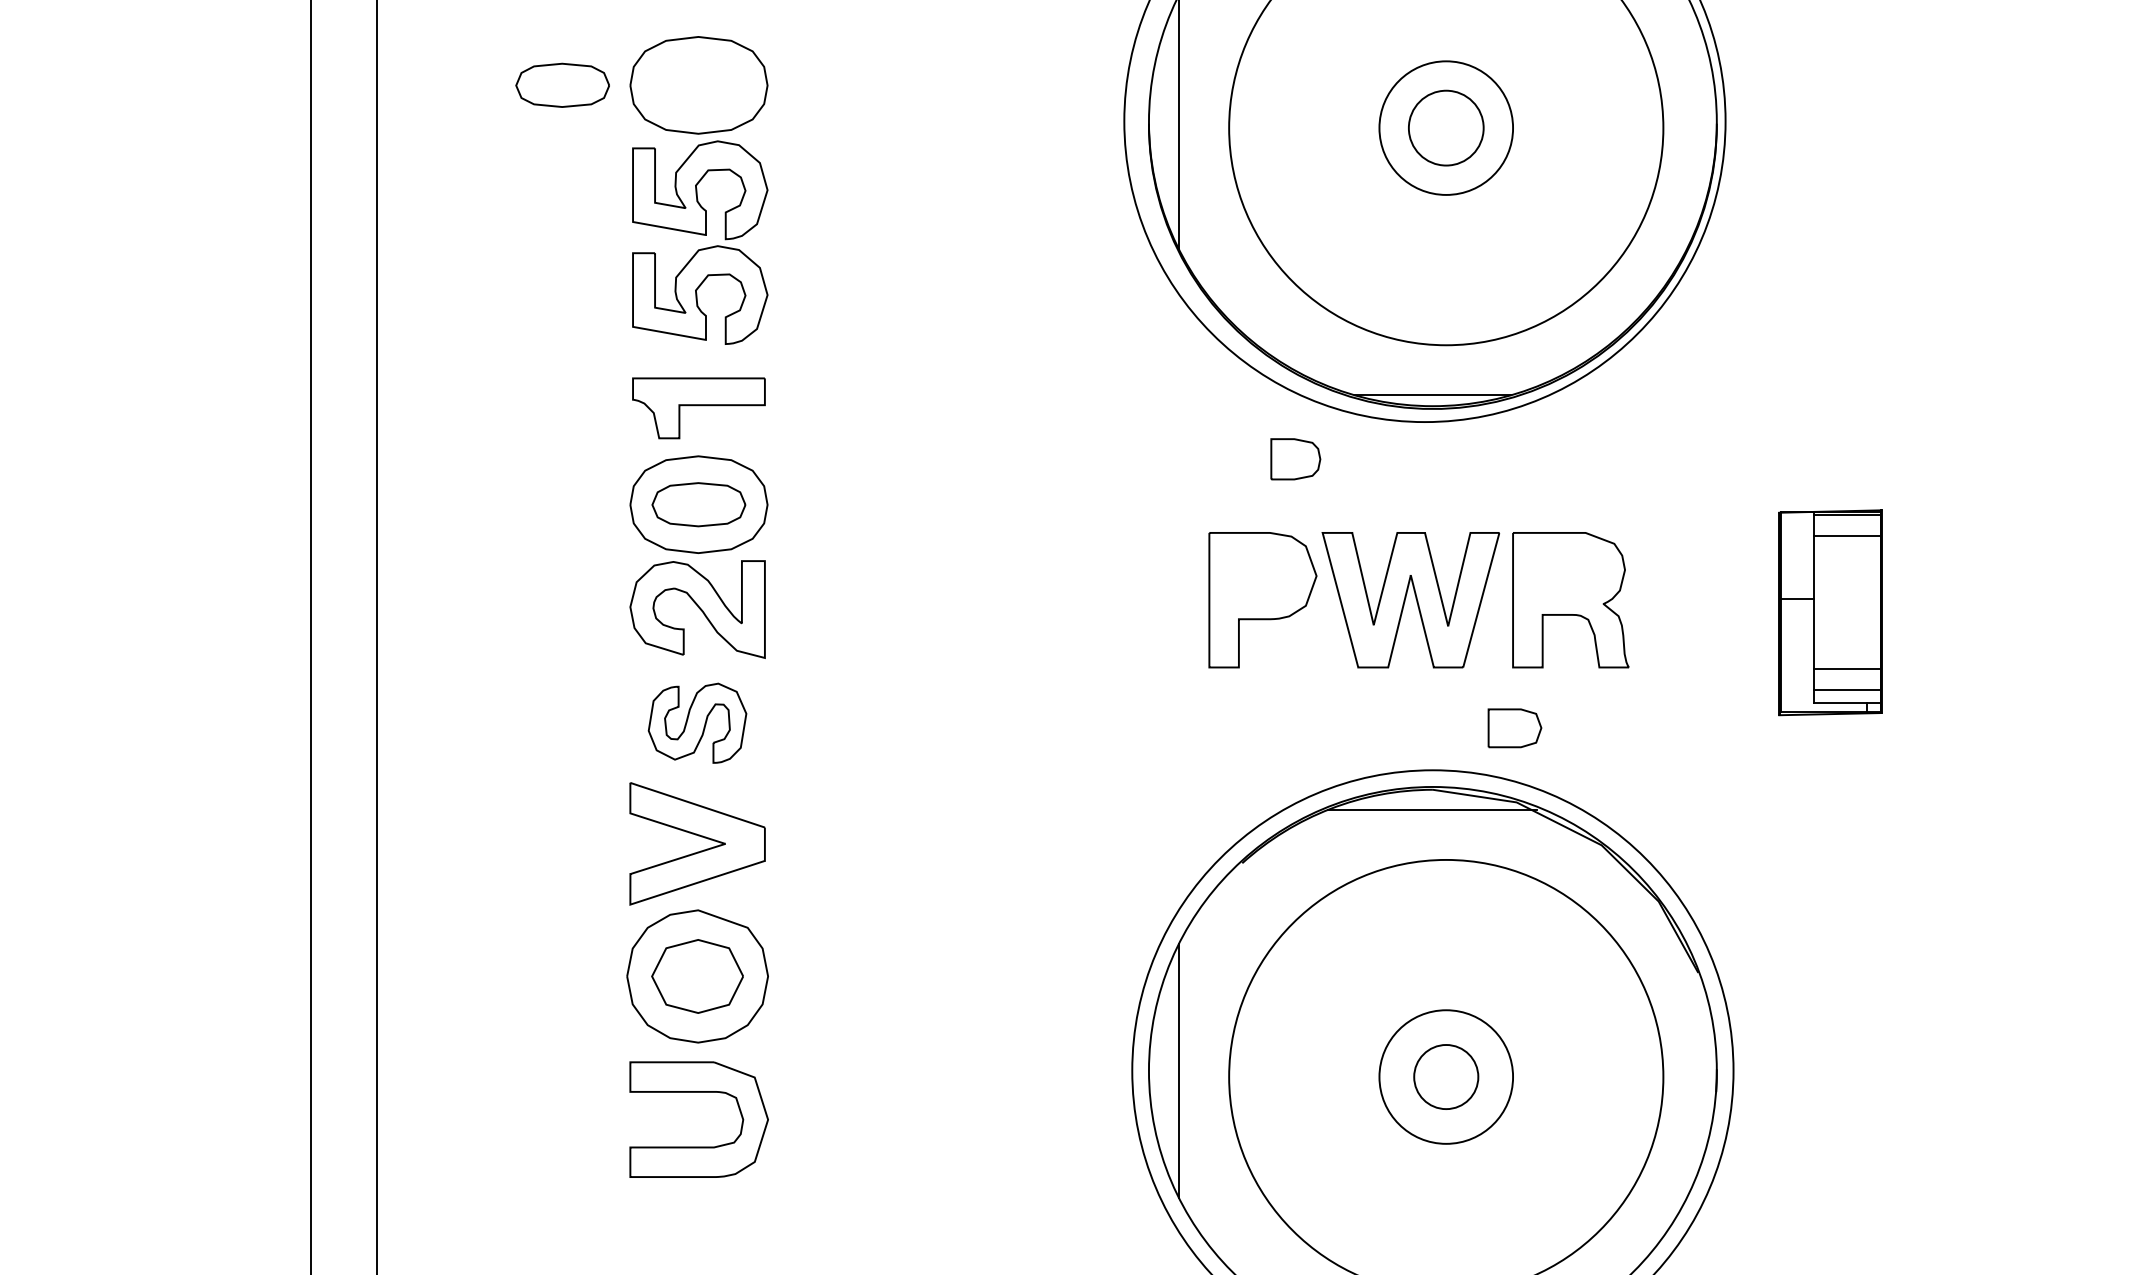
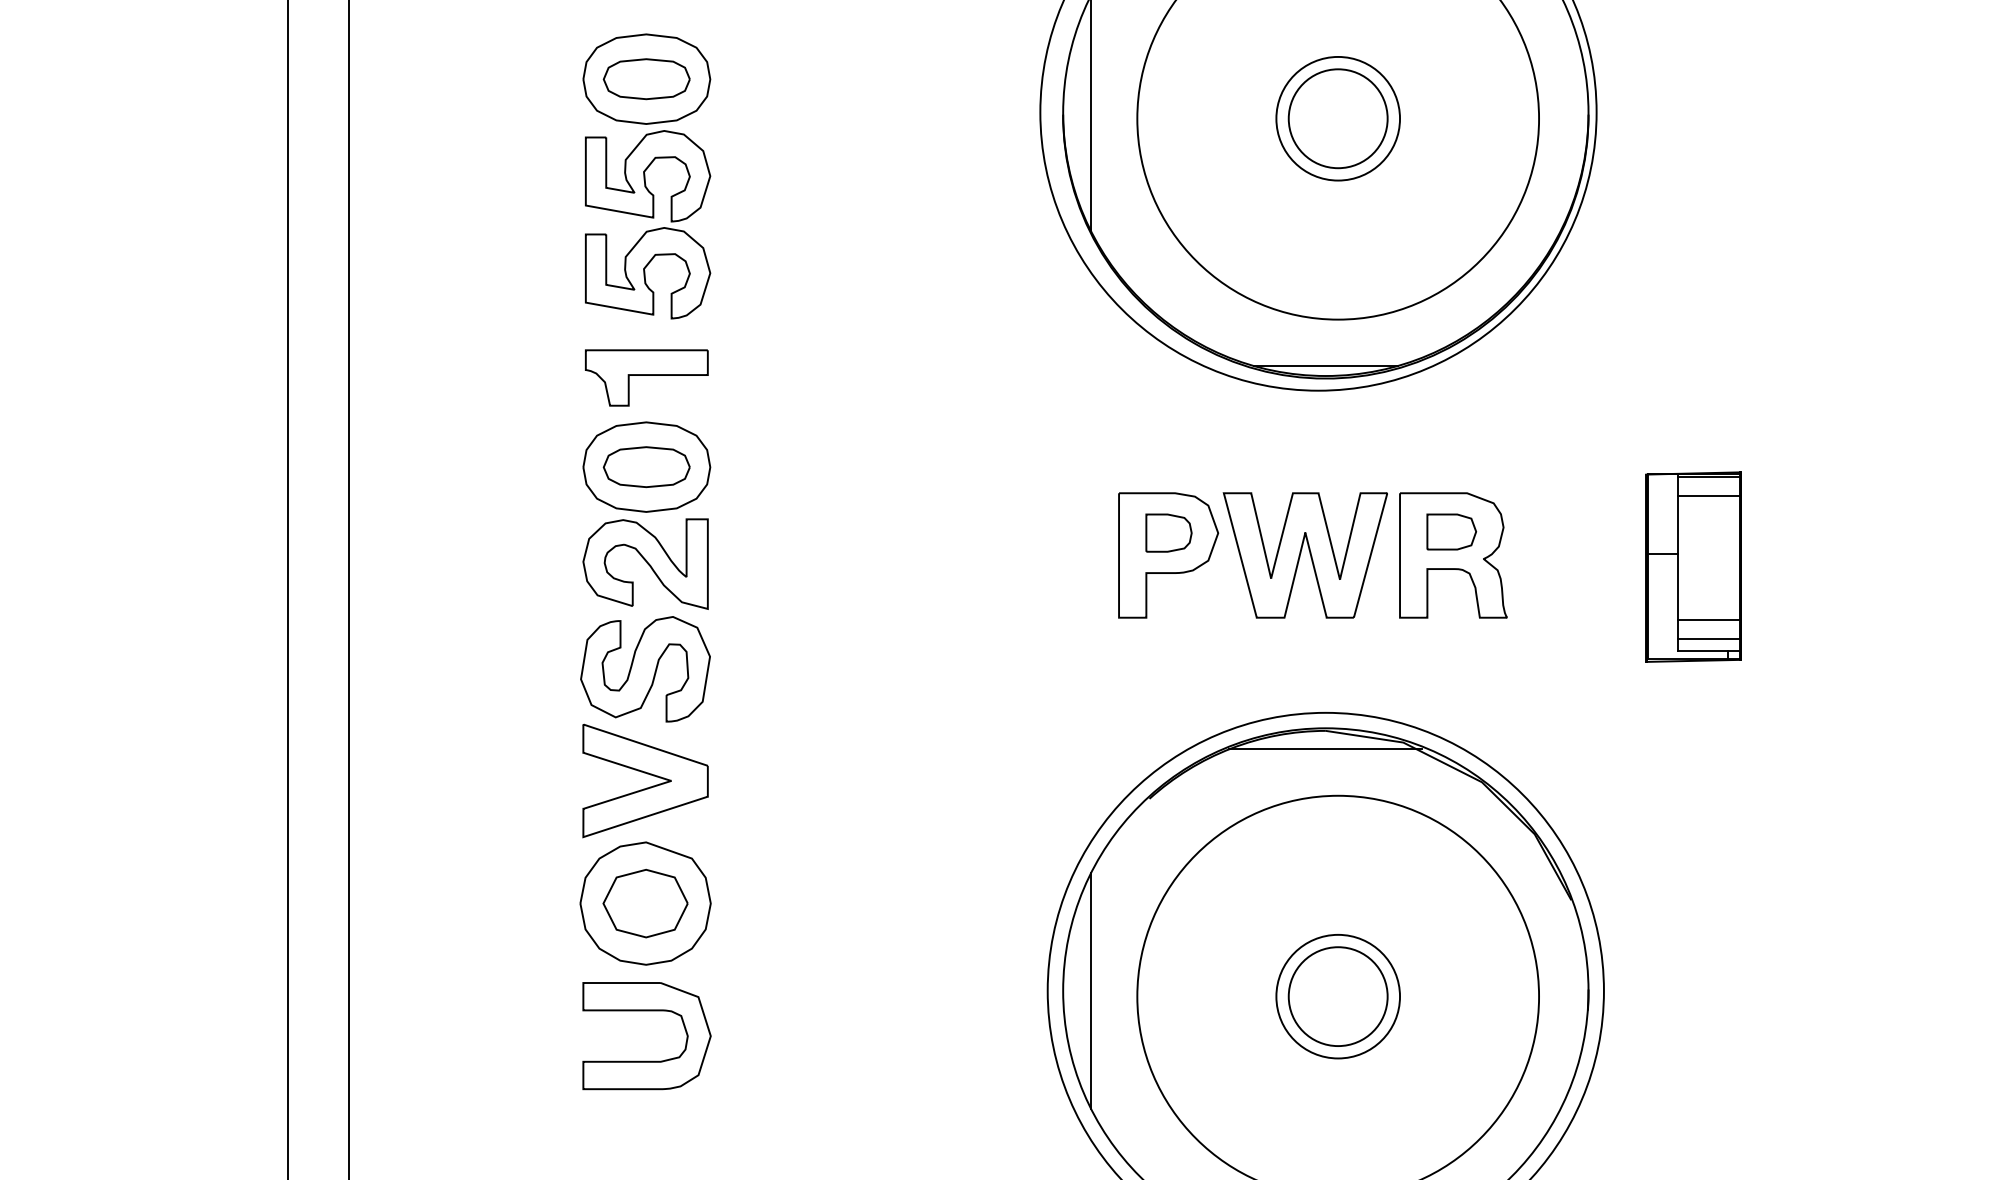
part: (562, 85) -> (646, 79), moved
circle: (1445, 127) -> (1337, 118), size x1.43
part: (1295, 458) -> (1168, 532), moved
part: (697, 723) -> (645, 669), size x1.43
part: (1514, 727) -> (1451, 531), moved
circle: (1445, 1076) -> (1337, 996), size x1.67

